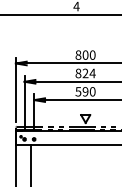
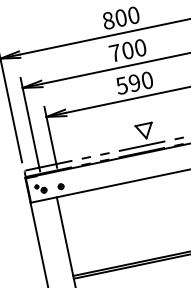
text: (85, 73) -> (127, 50), 824 -> 700

